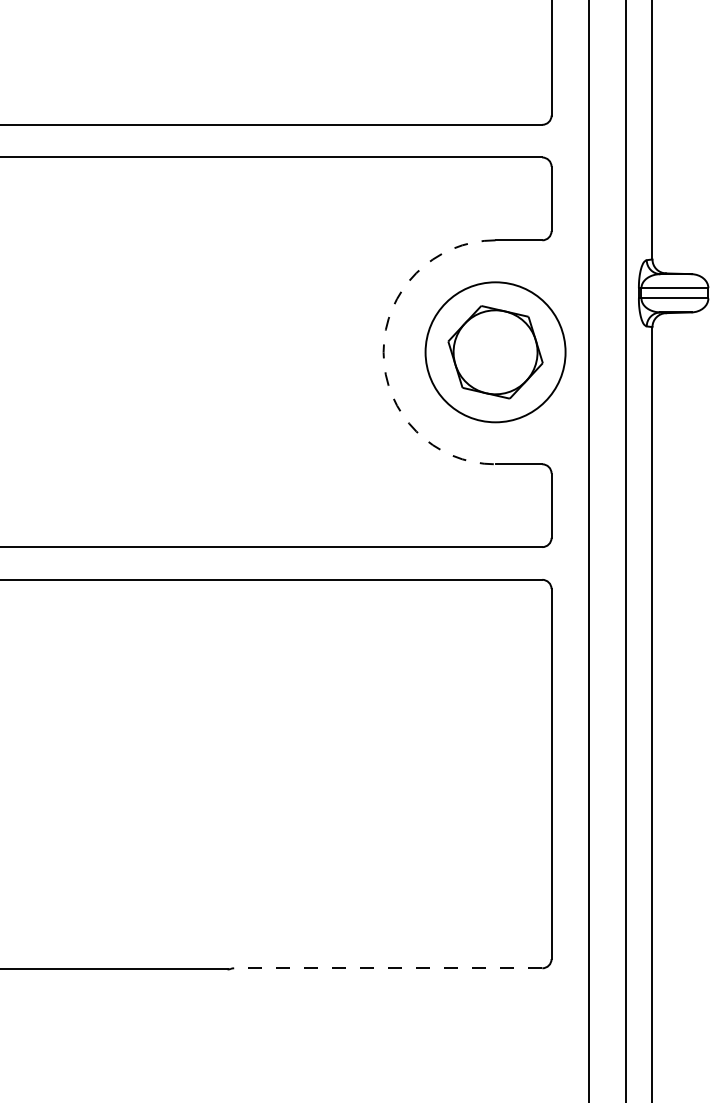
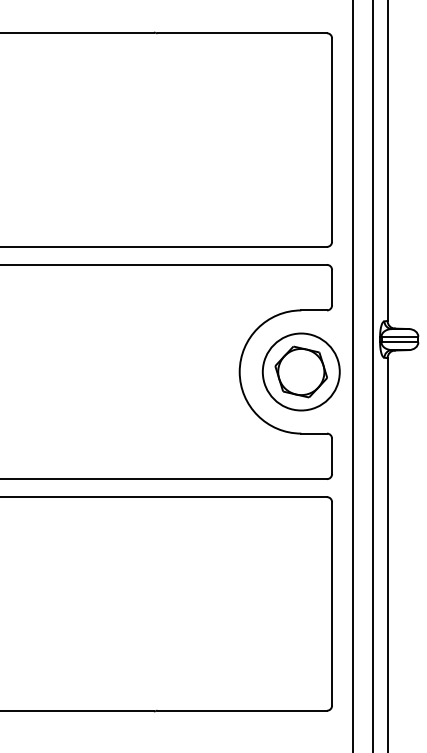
arc: (383, 353) -> (239, 372), dashed -> solid
line: (388, 967) -> (242, 710), dashed -> solid

